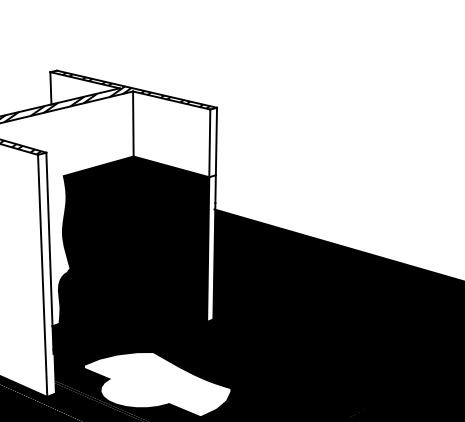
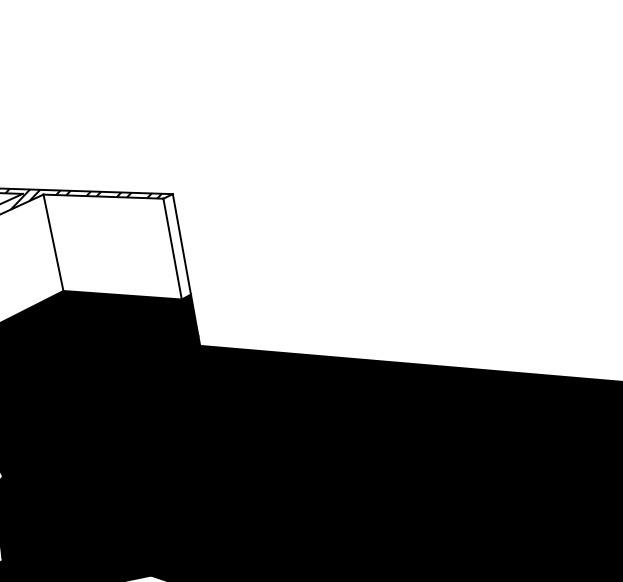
fill: (211, 248) -> (205, 404), added

